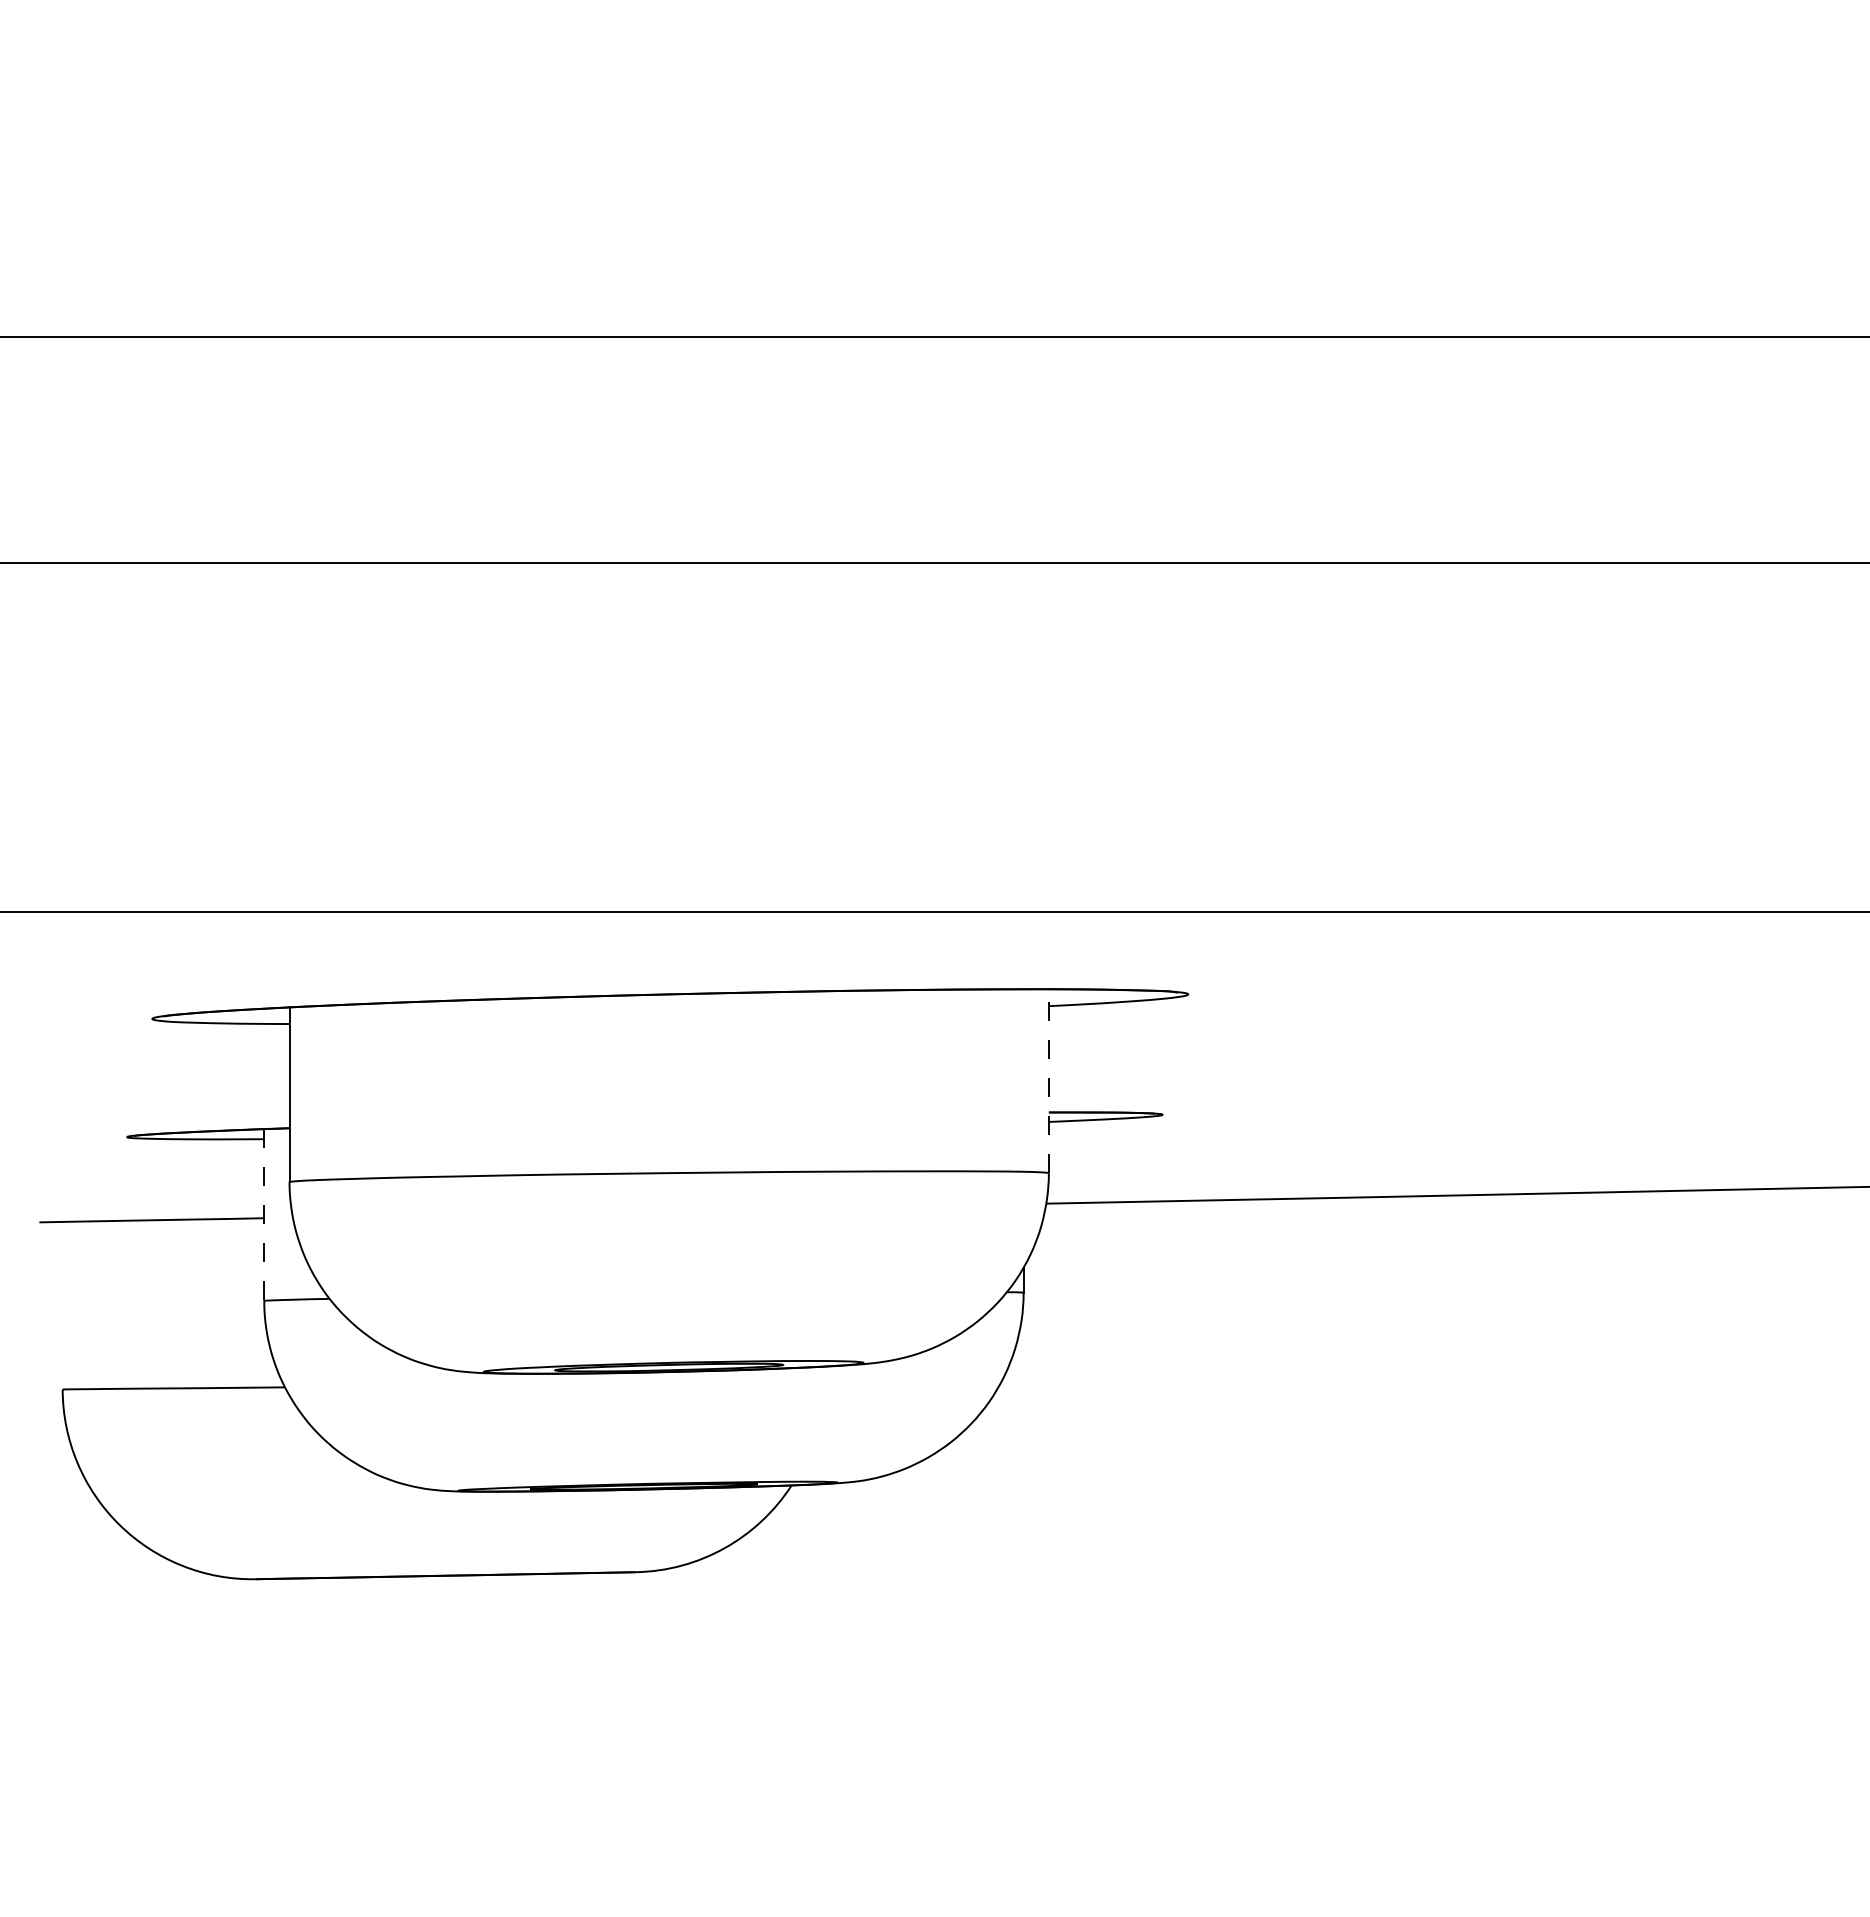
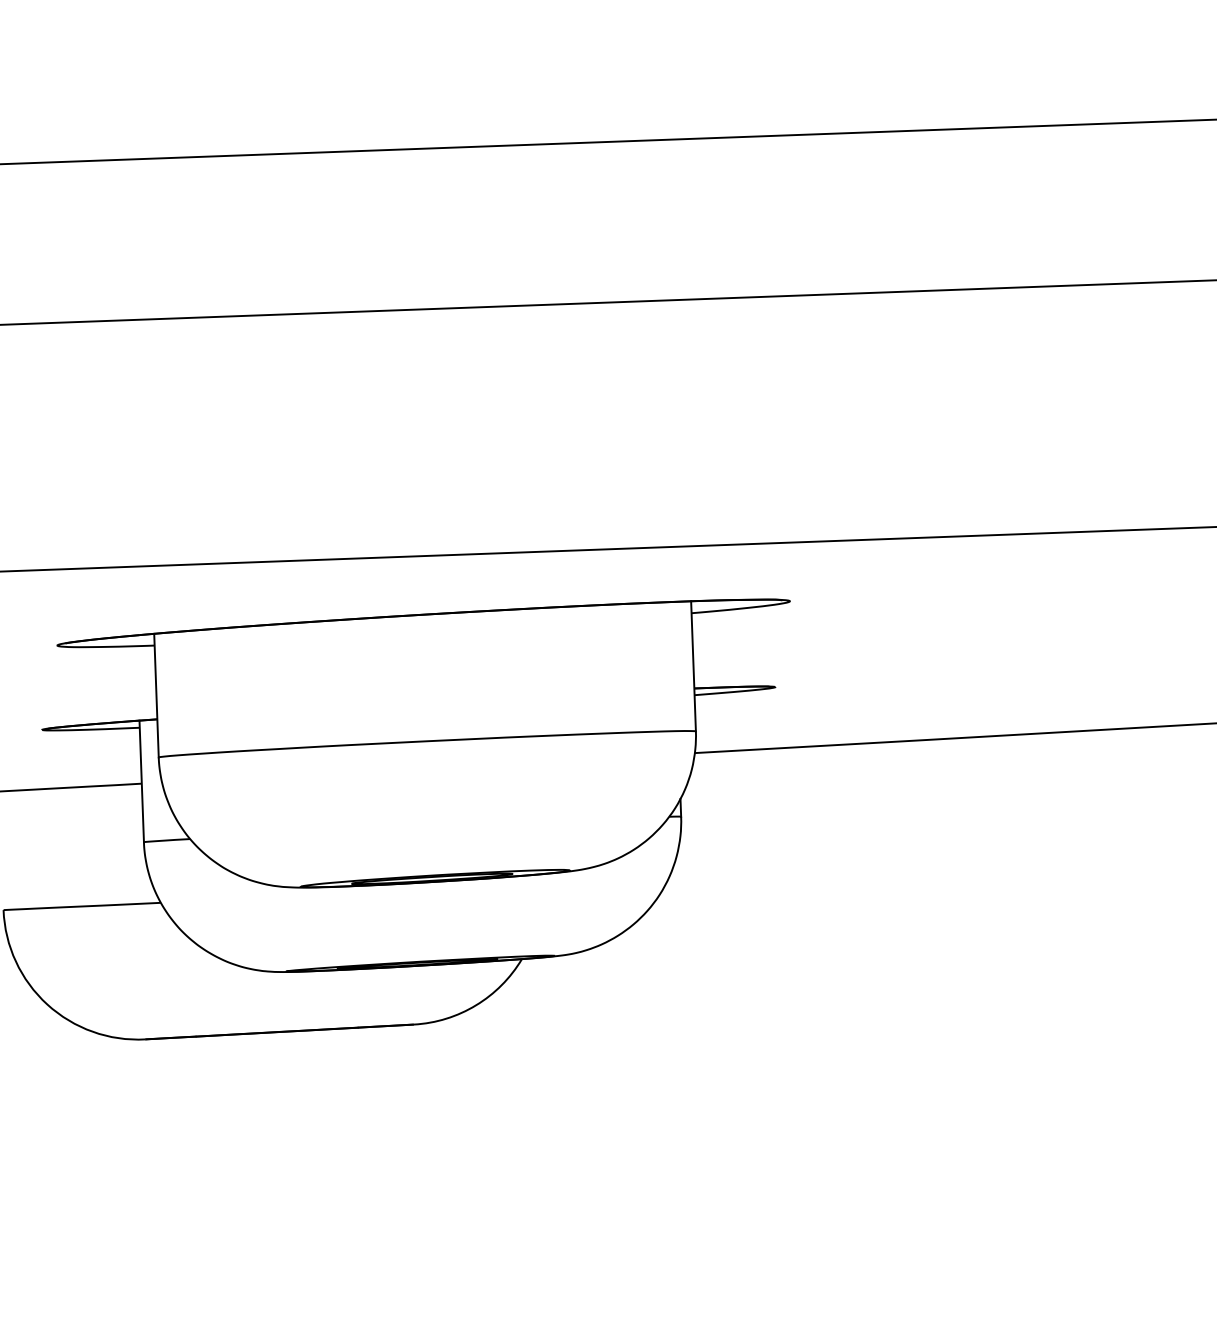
line: (1048, 1081) -> (693, 666), dashed -> solid
line: (264, 1215) -> (141, 781), dashed -> solid

